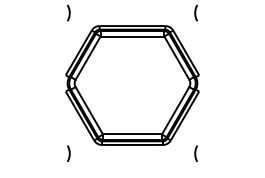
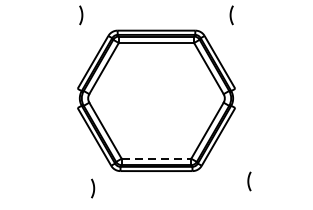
line: (132, 134) -> (156, 158), solid -> dashed
line: (68, 153) -> (92, 188), moved
line: (195, 153) -> (248, 181), moved

